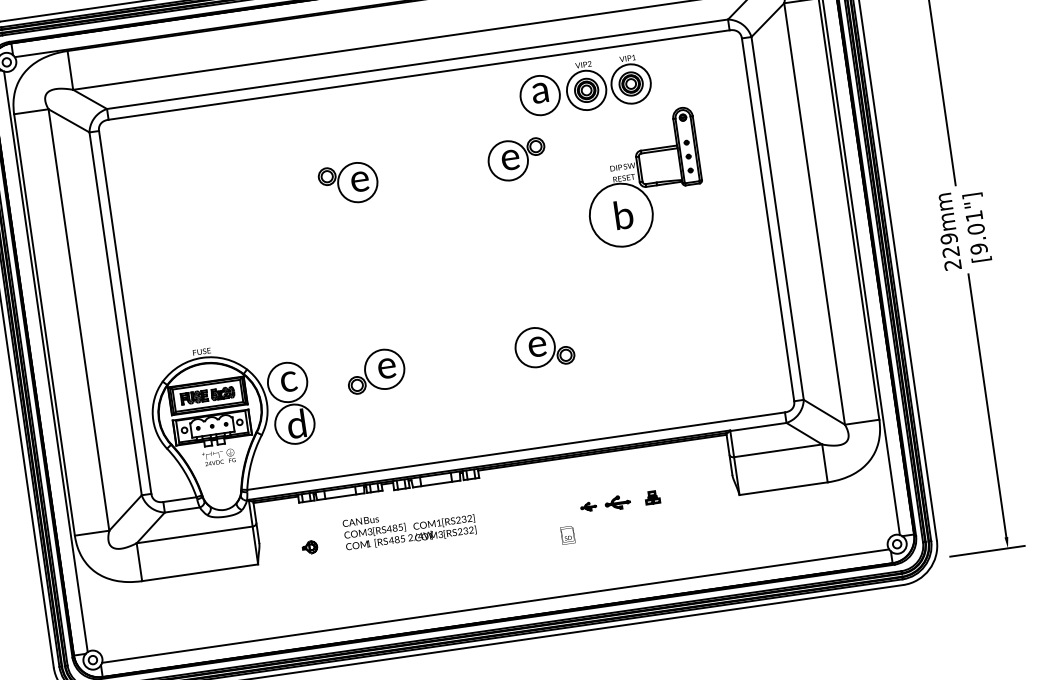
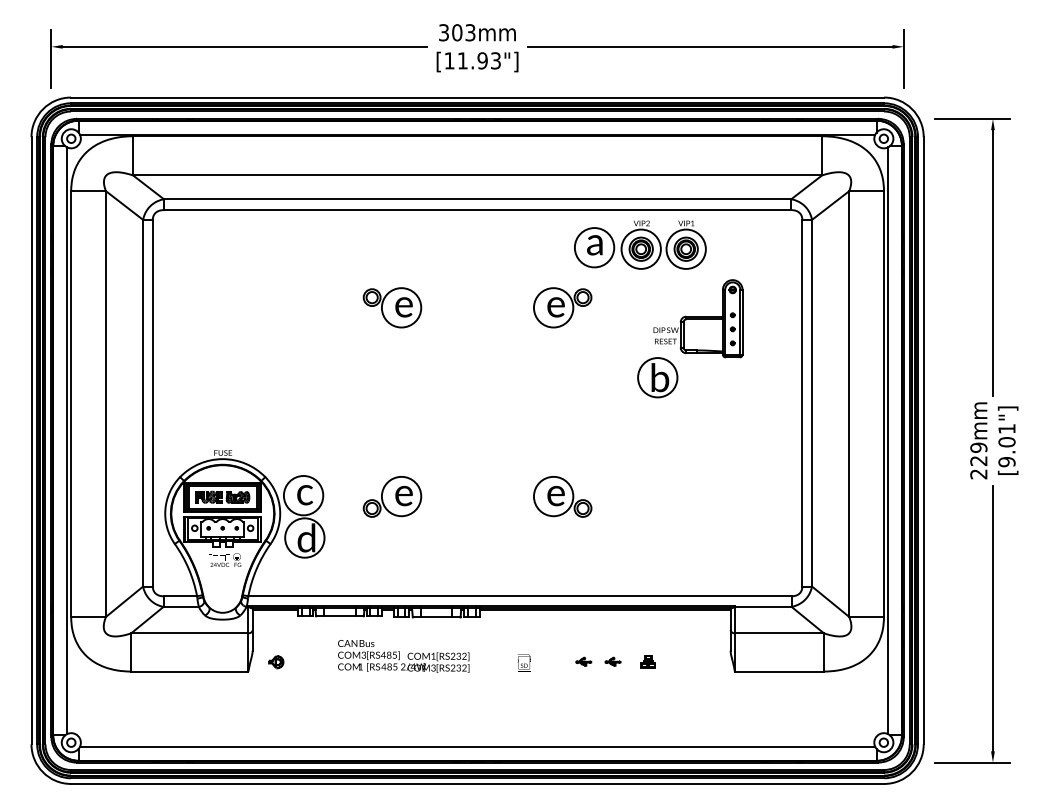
circle: (621, 215) -> (657, 377), size x0.62
part: (617, 502) -> (612, 661), size x0.62
text: (567, 534) -> (523, 662), moved
part: (310, 547) -> (276, 662), moved

